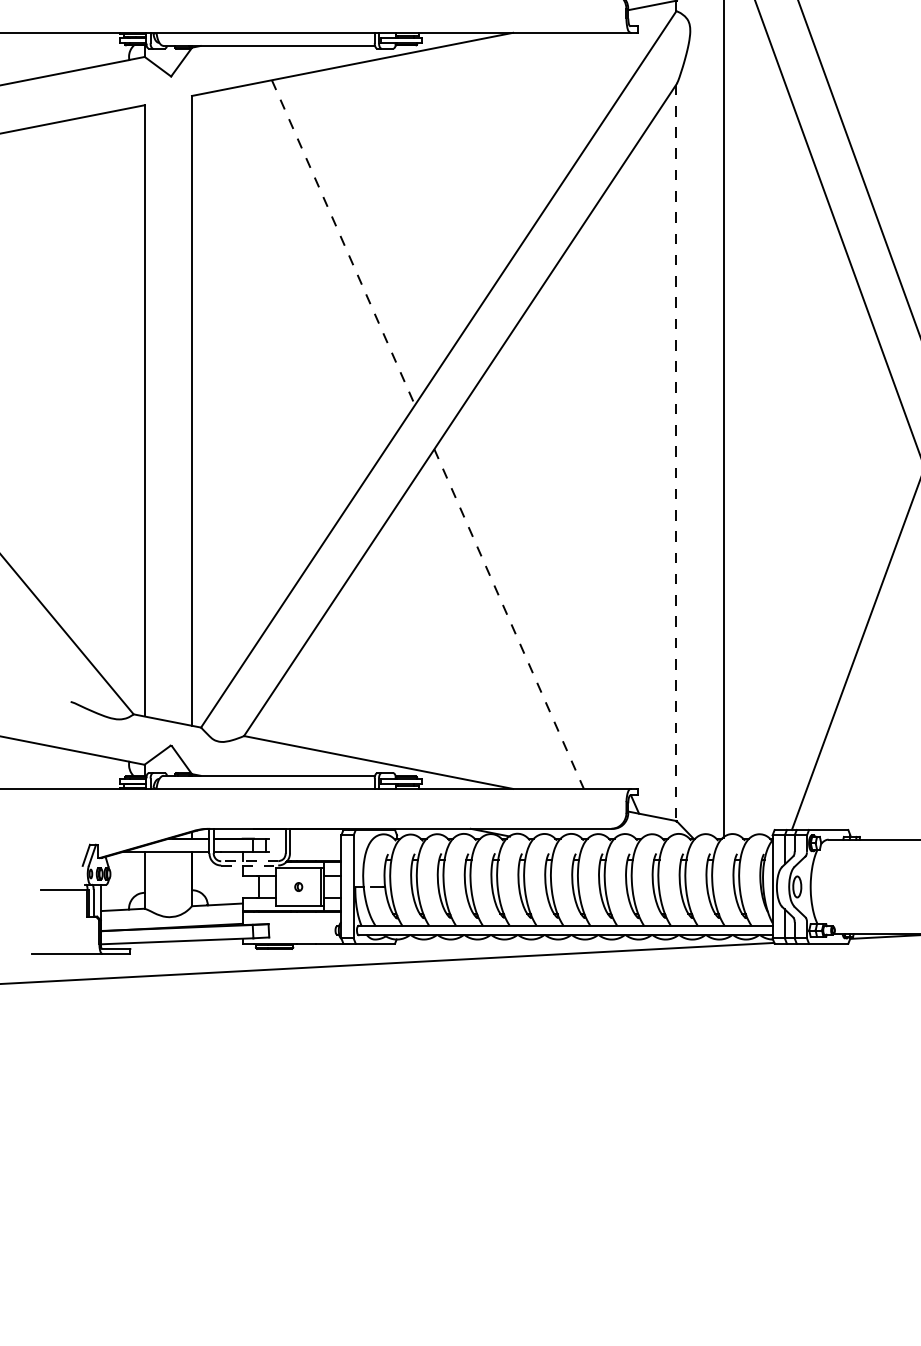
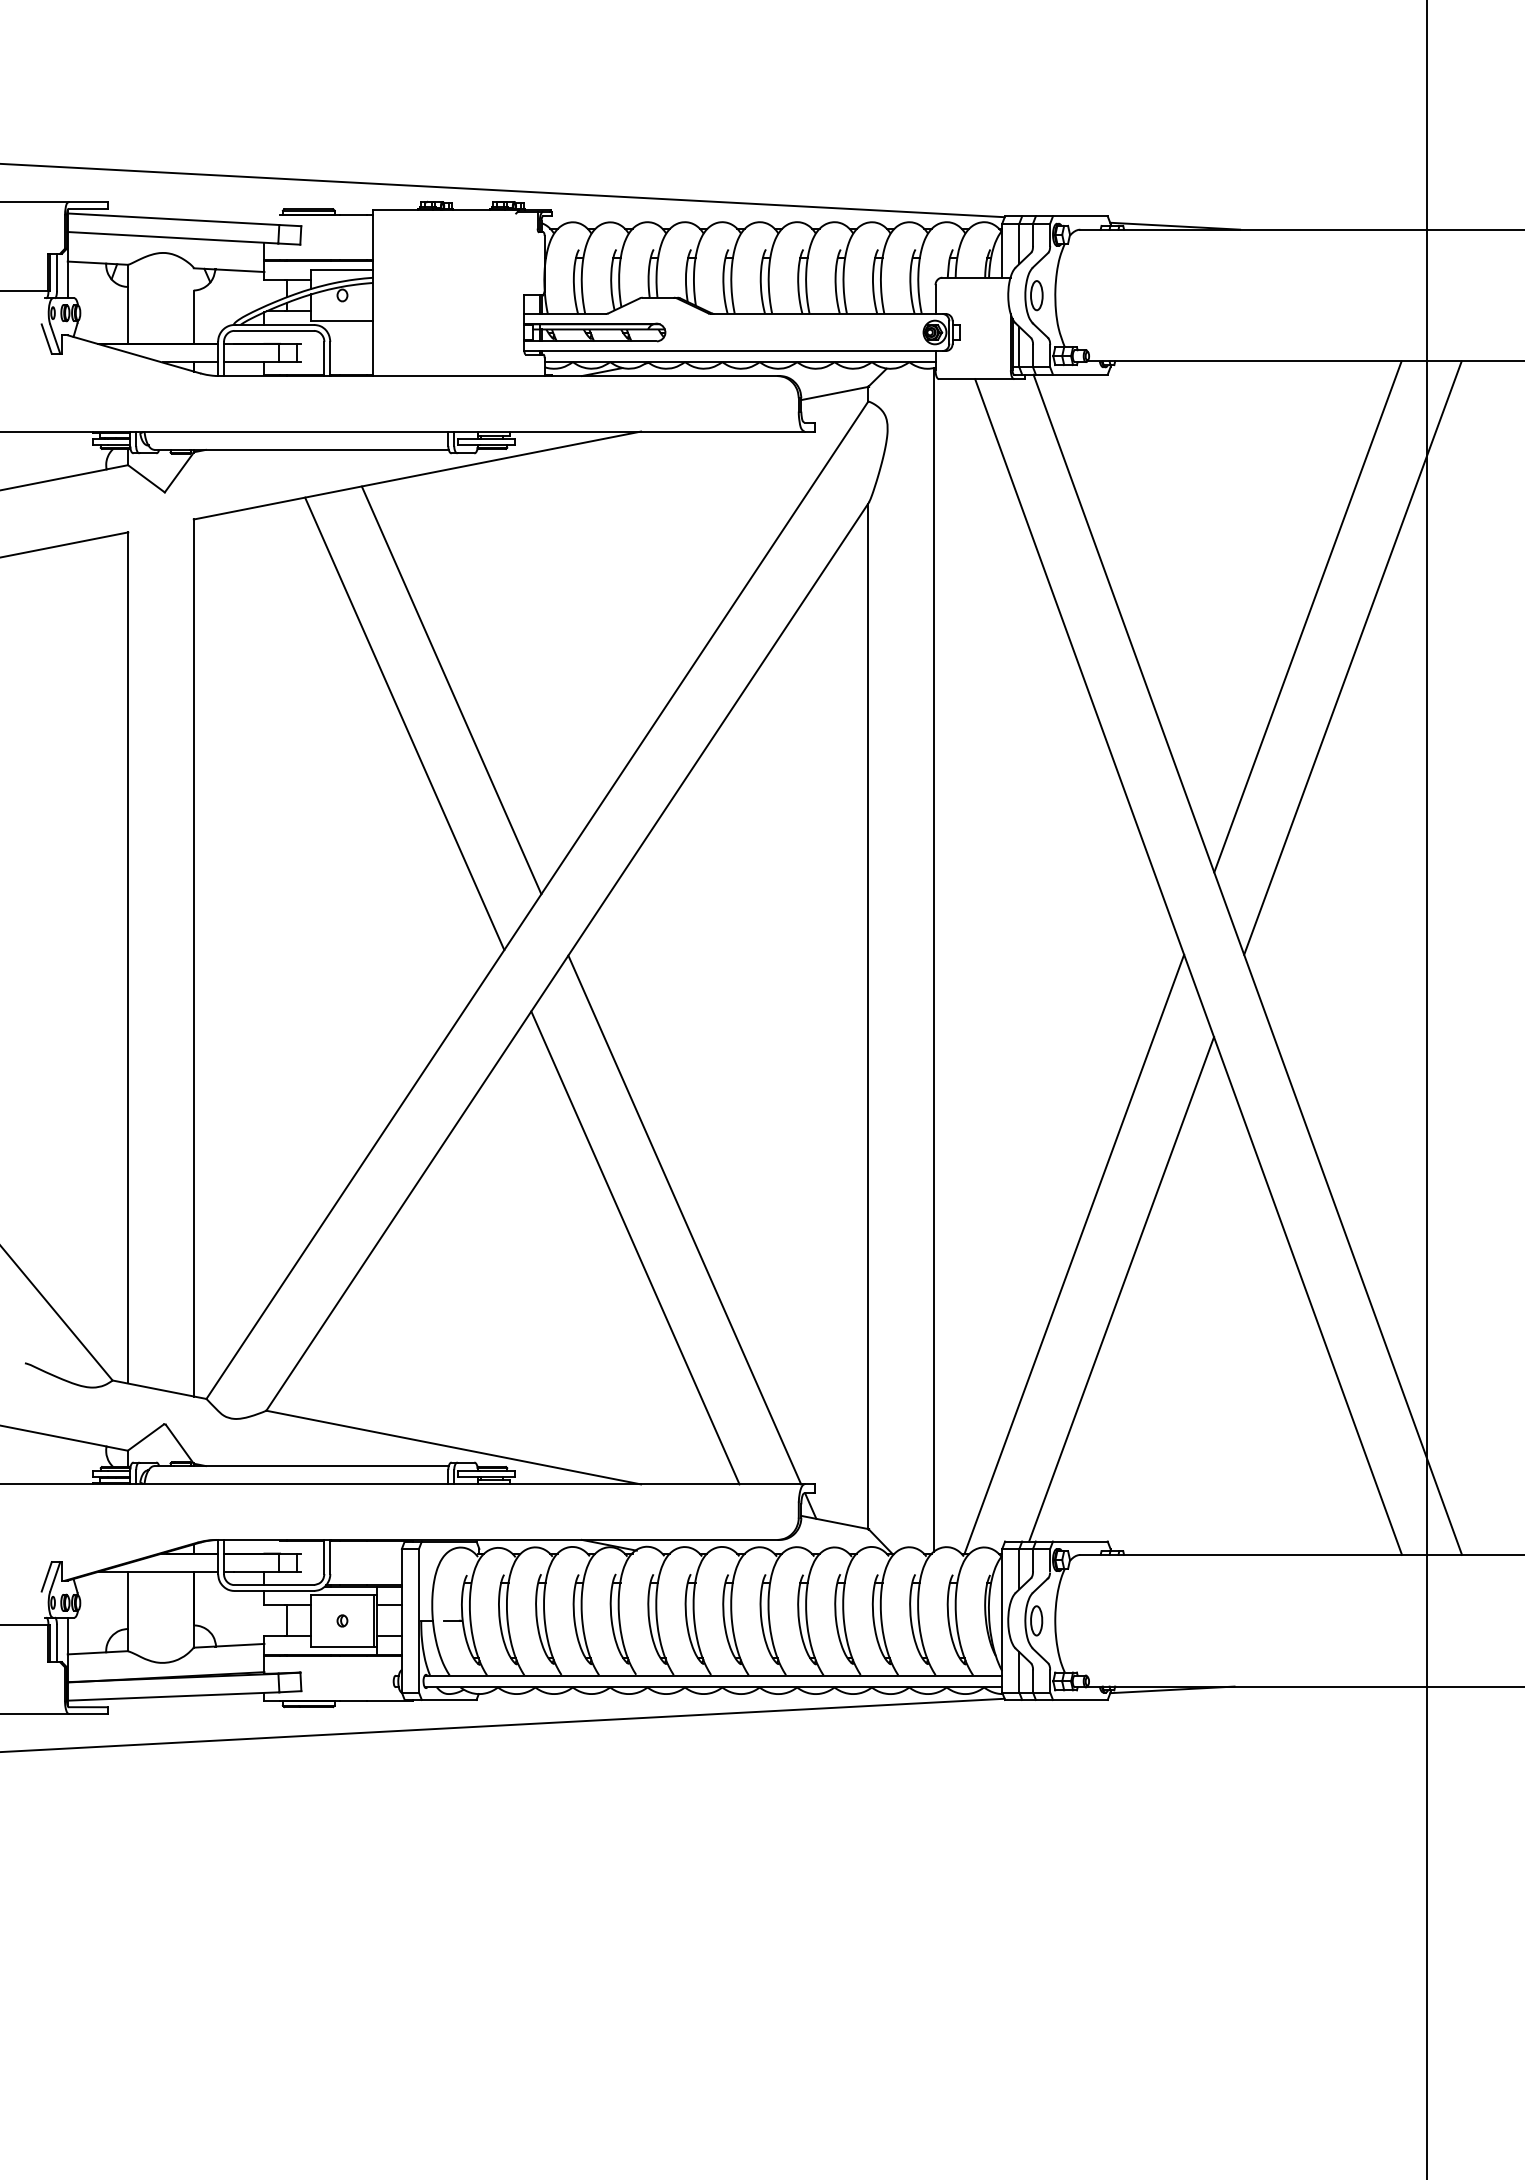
line: (377, 218) -> (451, 690), added
line: (343, 243) -> (404, 724), dashed -> solid
line: (676, 452) -> (868, 1016), dashed -> solid
line: (544, 598) -> (684, 1219), added
line: (509, 619) -> (635, 1248), dashed -> solid
line: (824, 623) -> (1074, 1254), added
line: (249, 861) -> (274, 1585), dashed -> solid
line: (249, 865) -> (274, 1591), dashed -> solid

